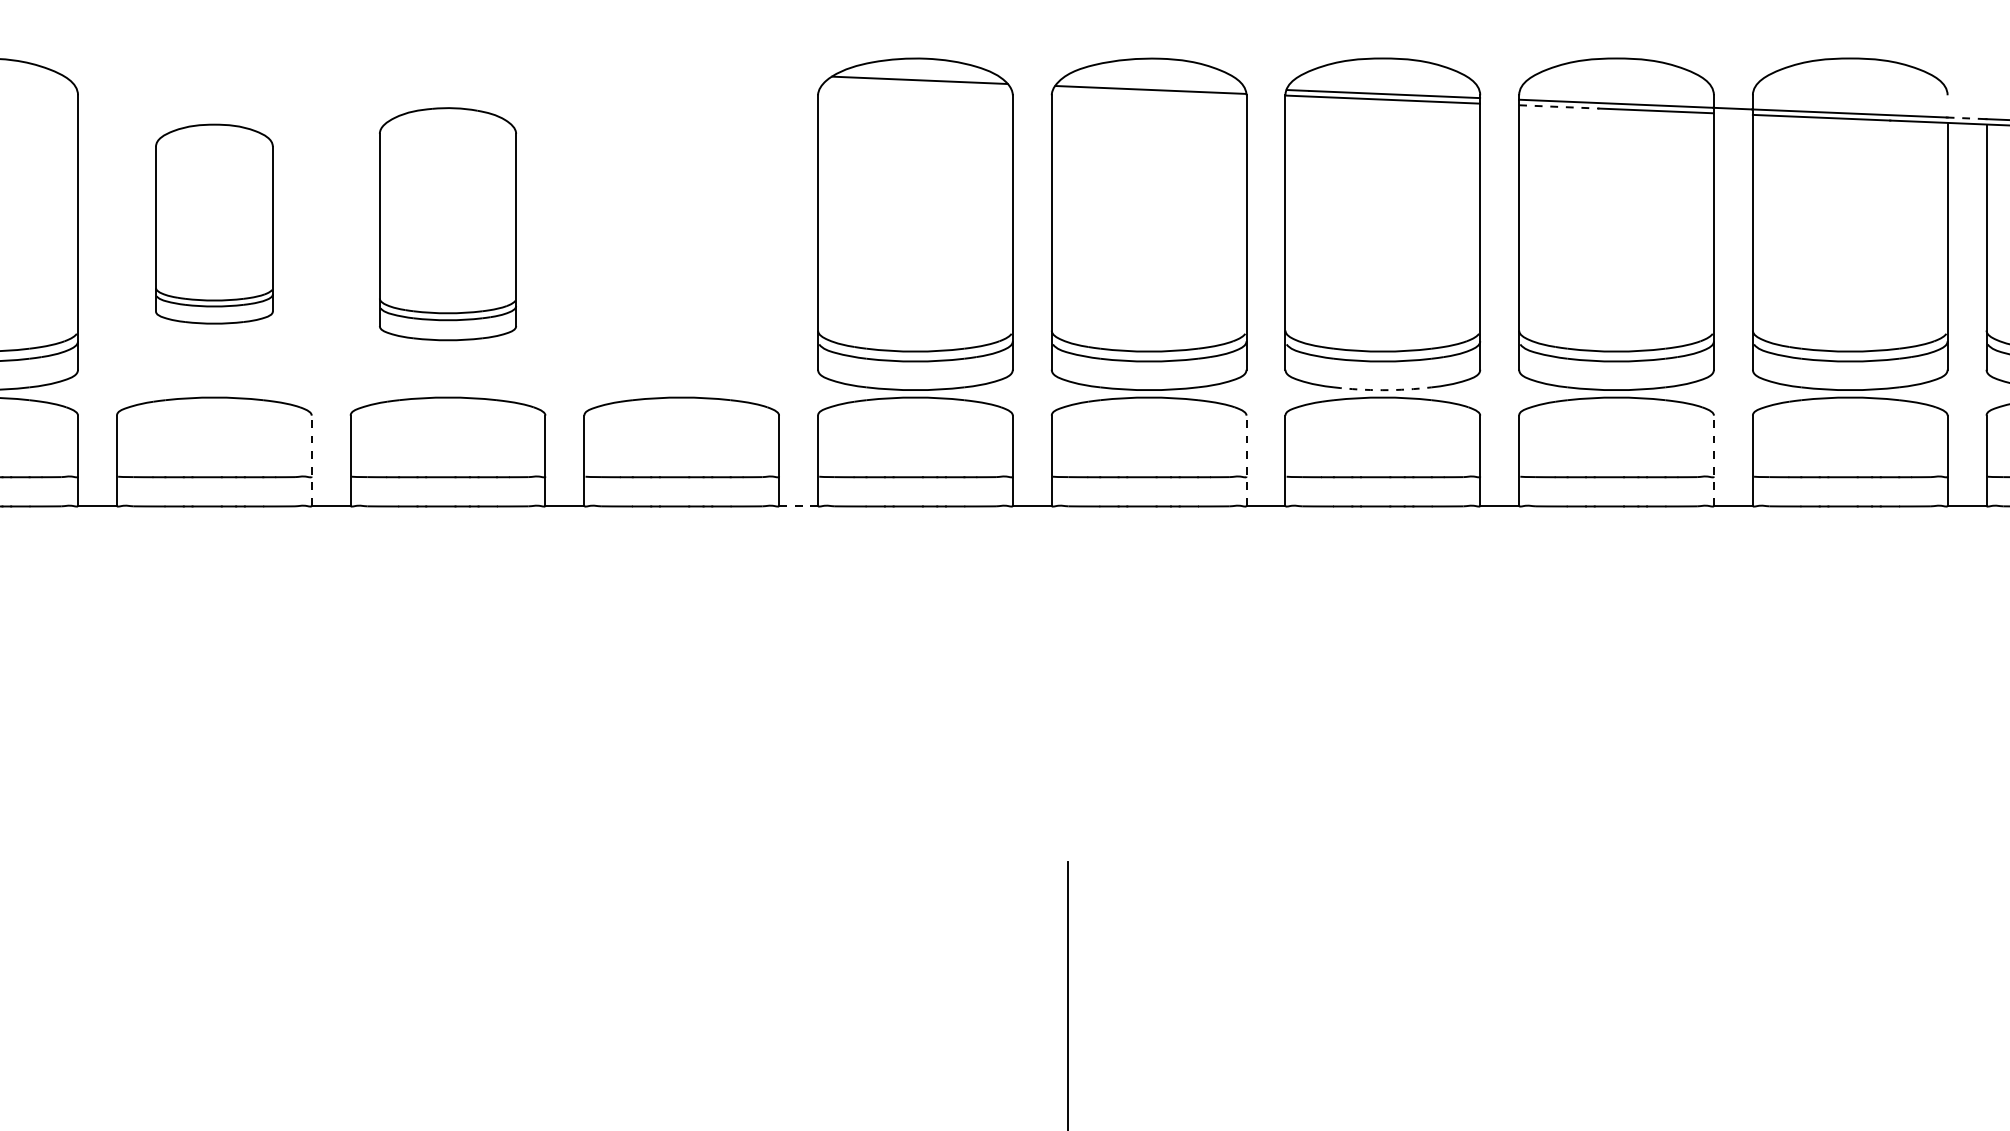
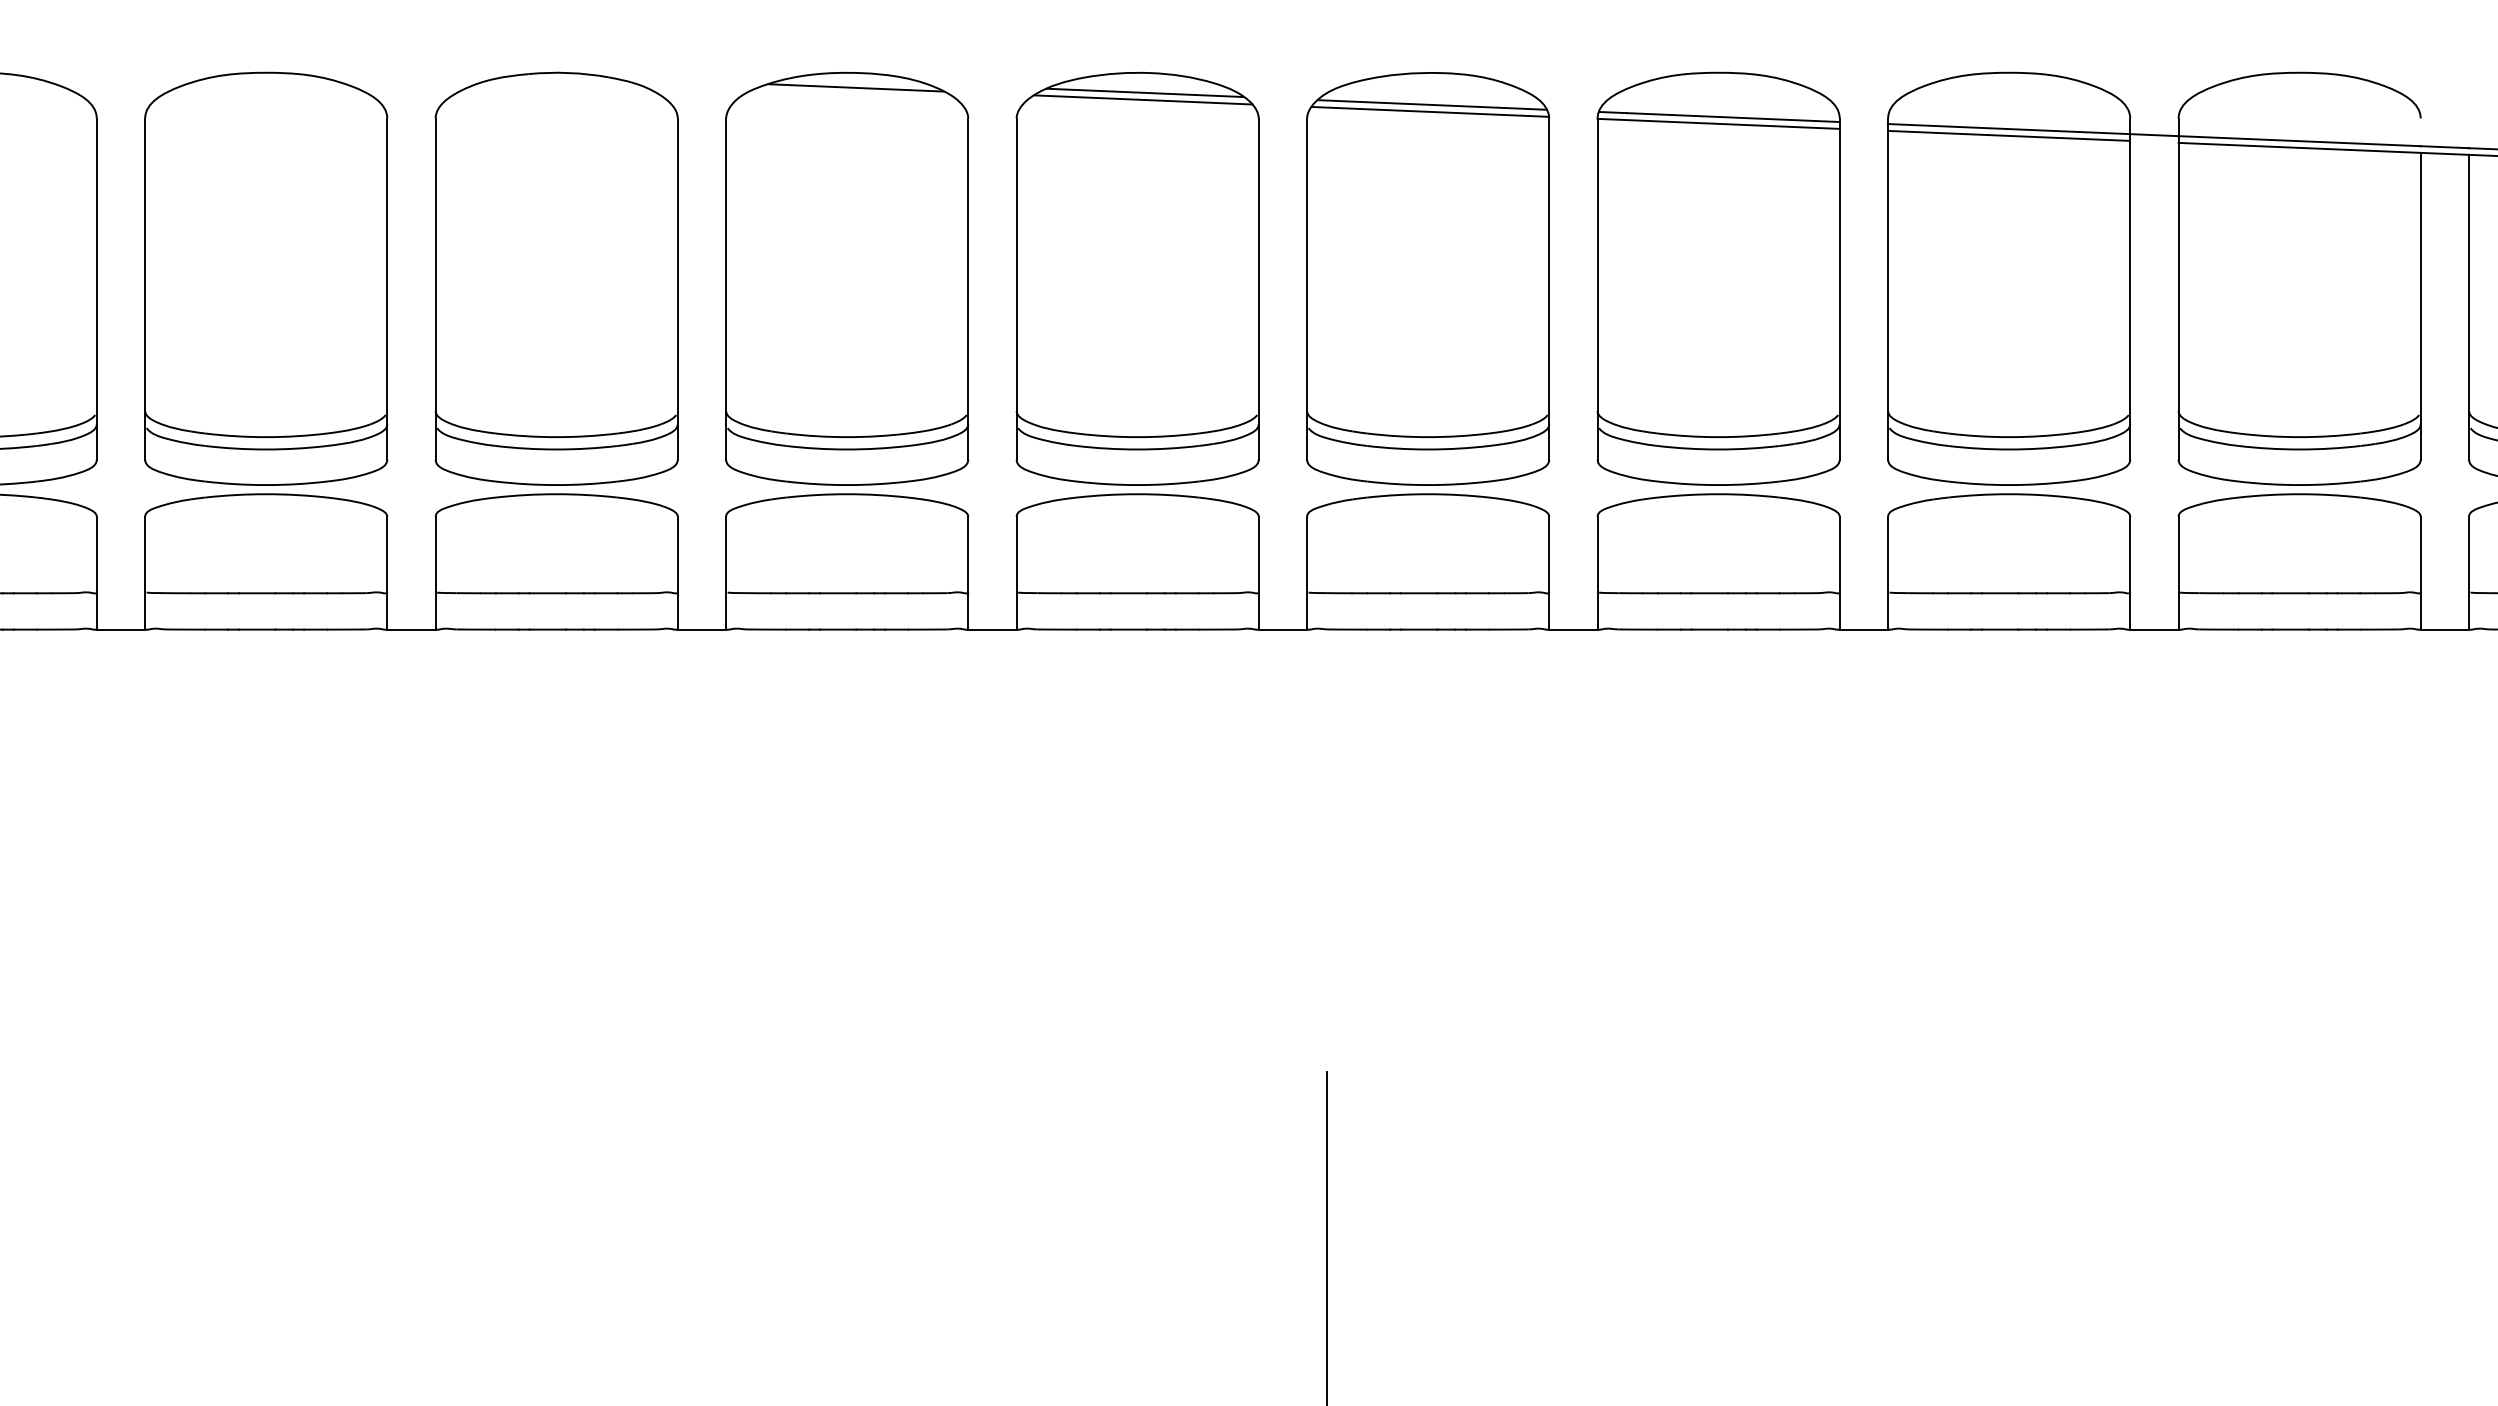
line: (920, 74) -> (1144, 92), added
line: (1151, 84) -> (1431, 104), added
line: (1558, 106) -> (1937, 132), dashed -> solid
line: (1966, 118) -> (2444, 147), dashed -> solid
part: (214, 223) -> (266, 278), size x1.67
part: (447, 223) -> (556, 278), size x1.43
part: (681, 223) -> (847, 278), added
arc: (1382, 390) -> (1718, 485), dashed -> solid
line: (311, 460) -> (387, 572), dashed -> solid
line: (1246, 460) -> (1549, 572), dashed -> solid
line: (1714, 460) -> (2130, 572), dashed -> solid
line: (797, 506) -> (991, 629), dashed -> solid

